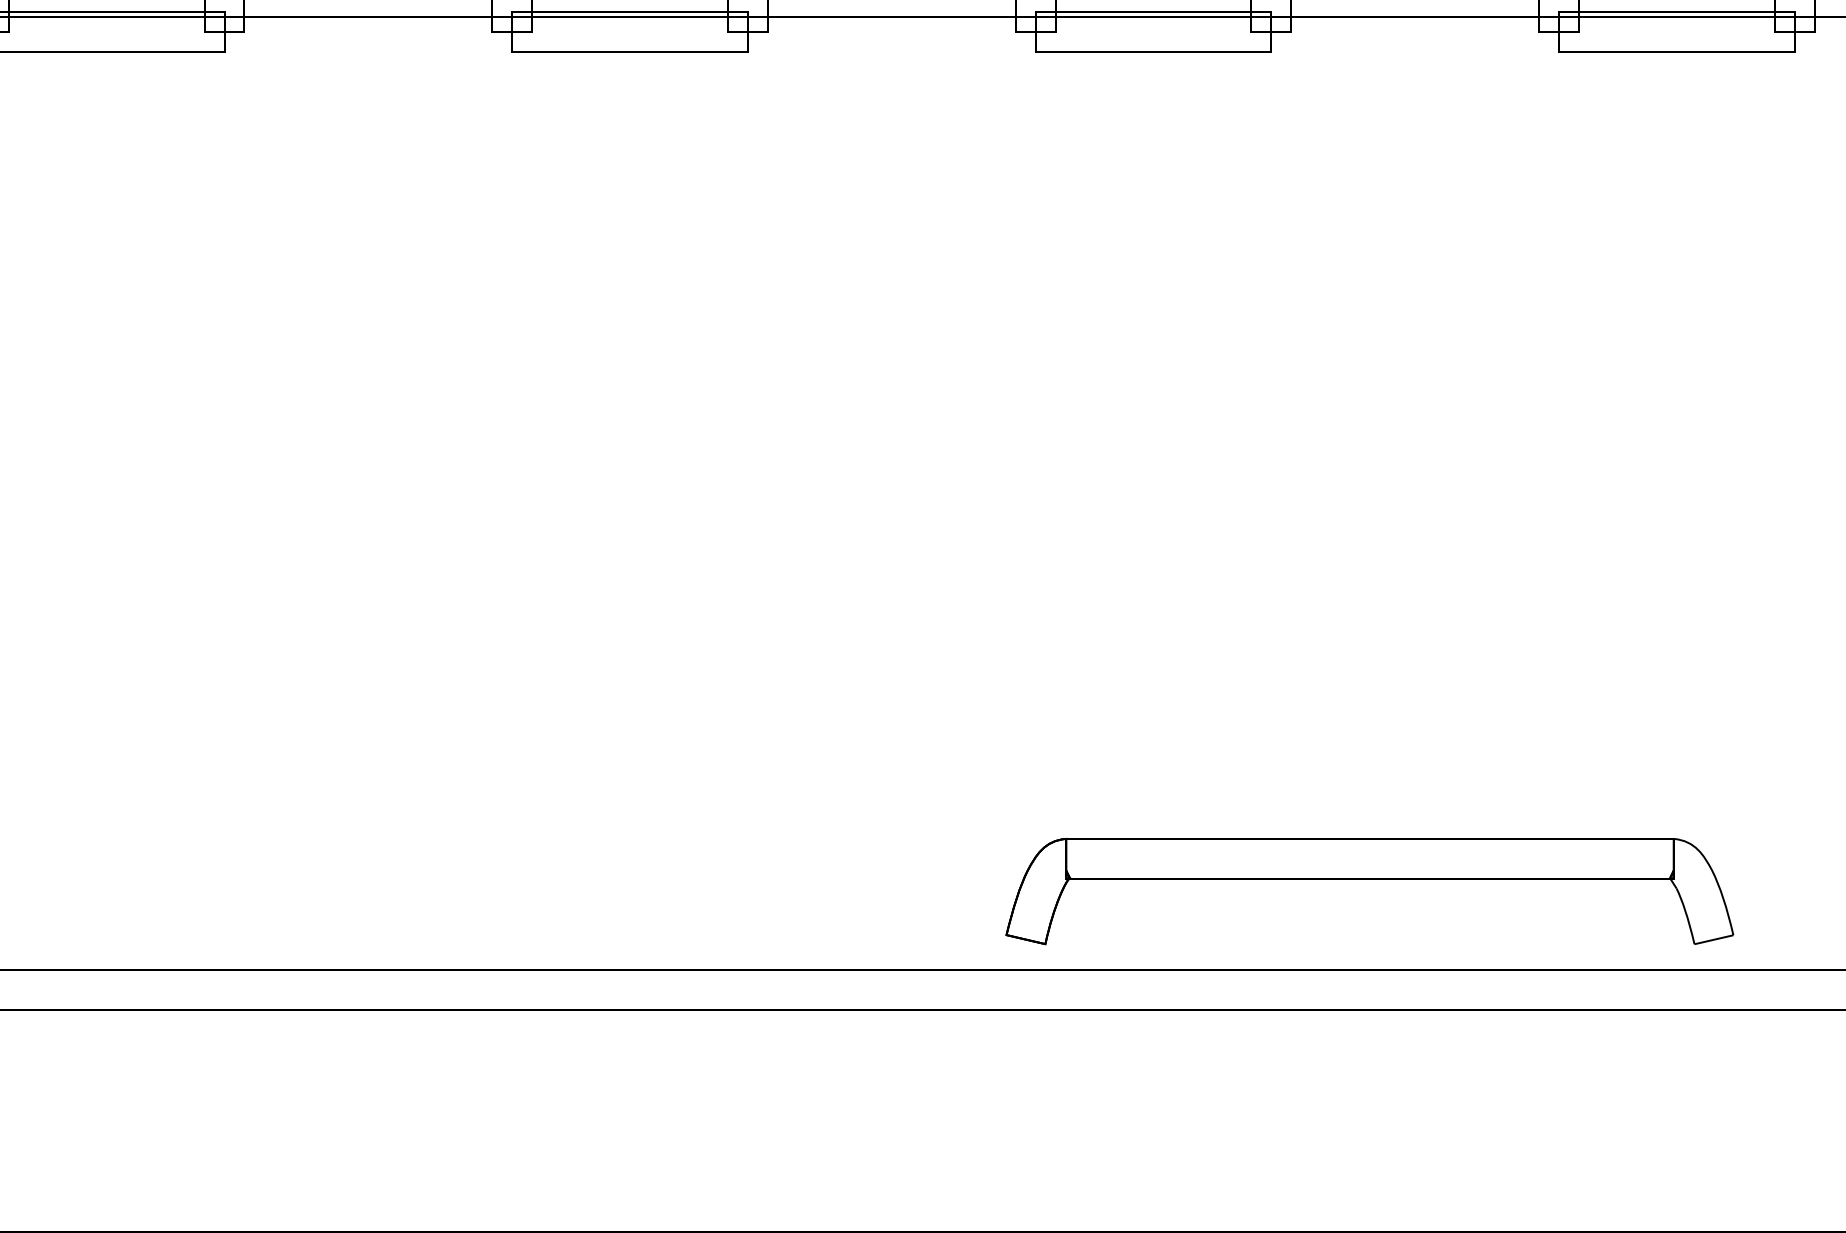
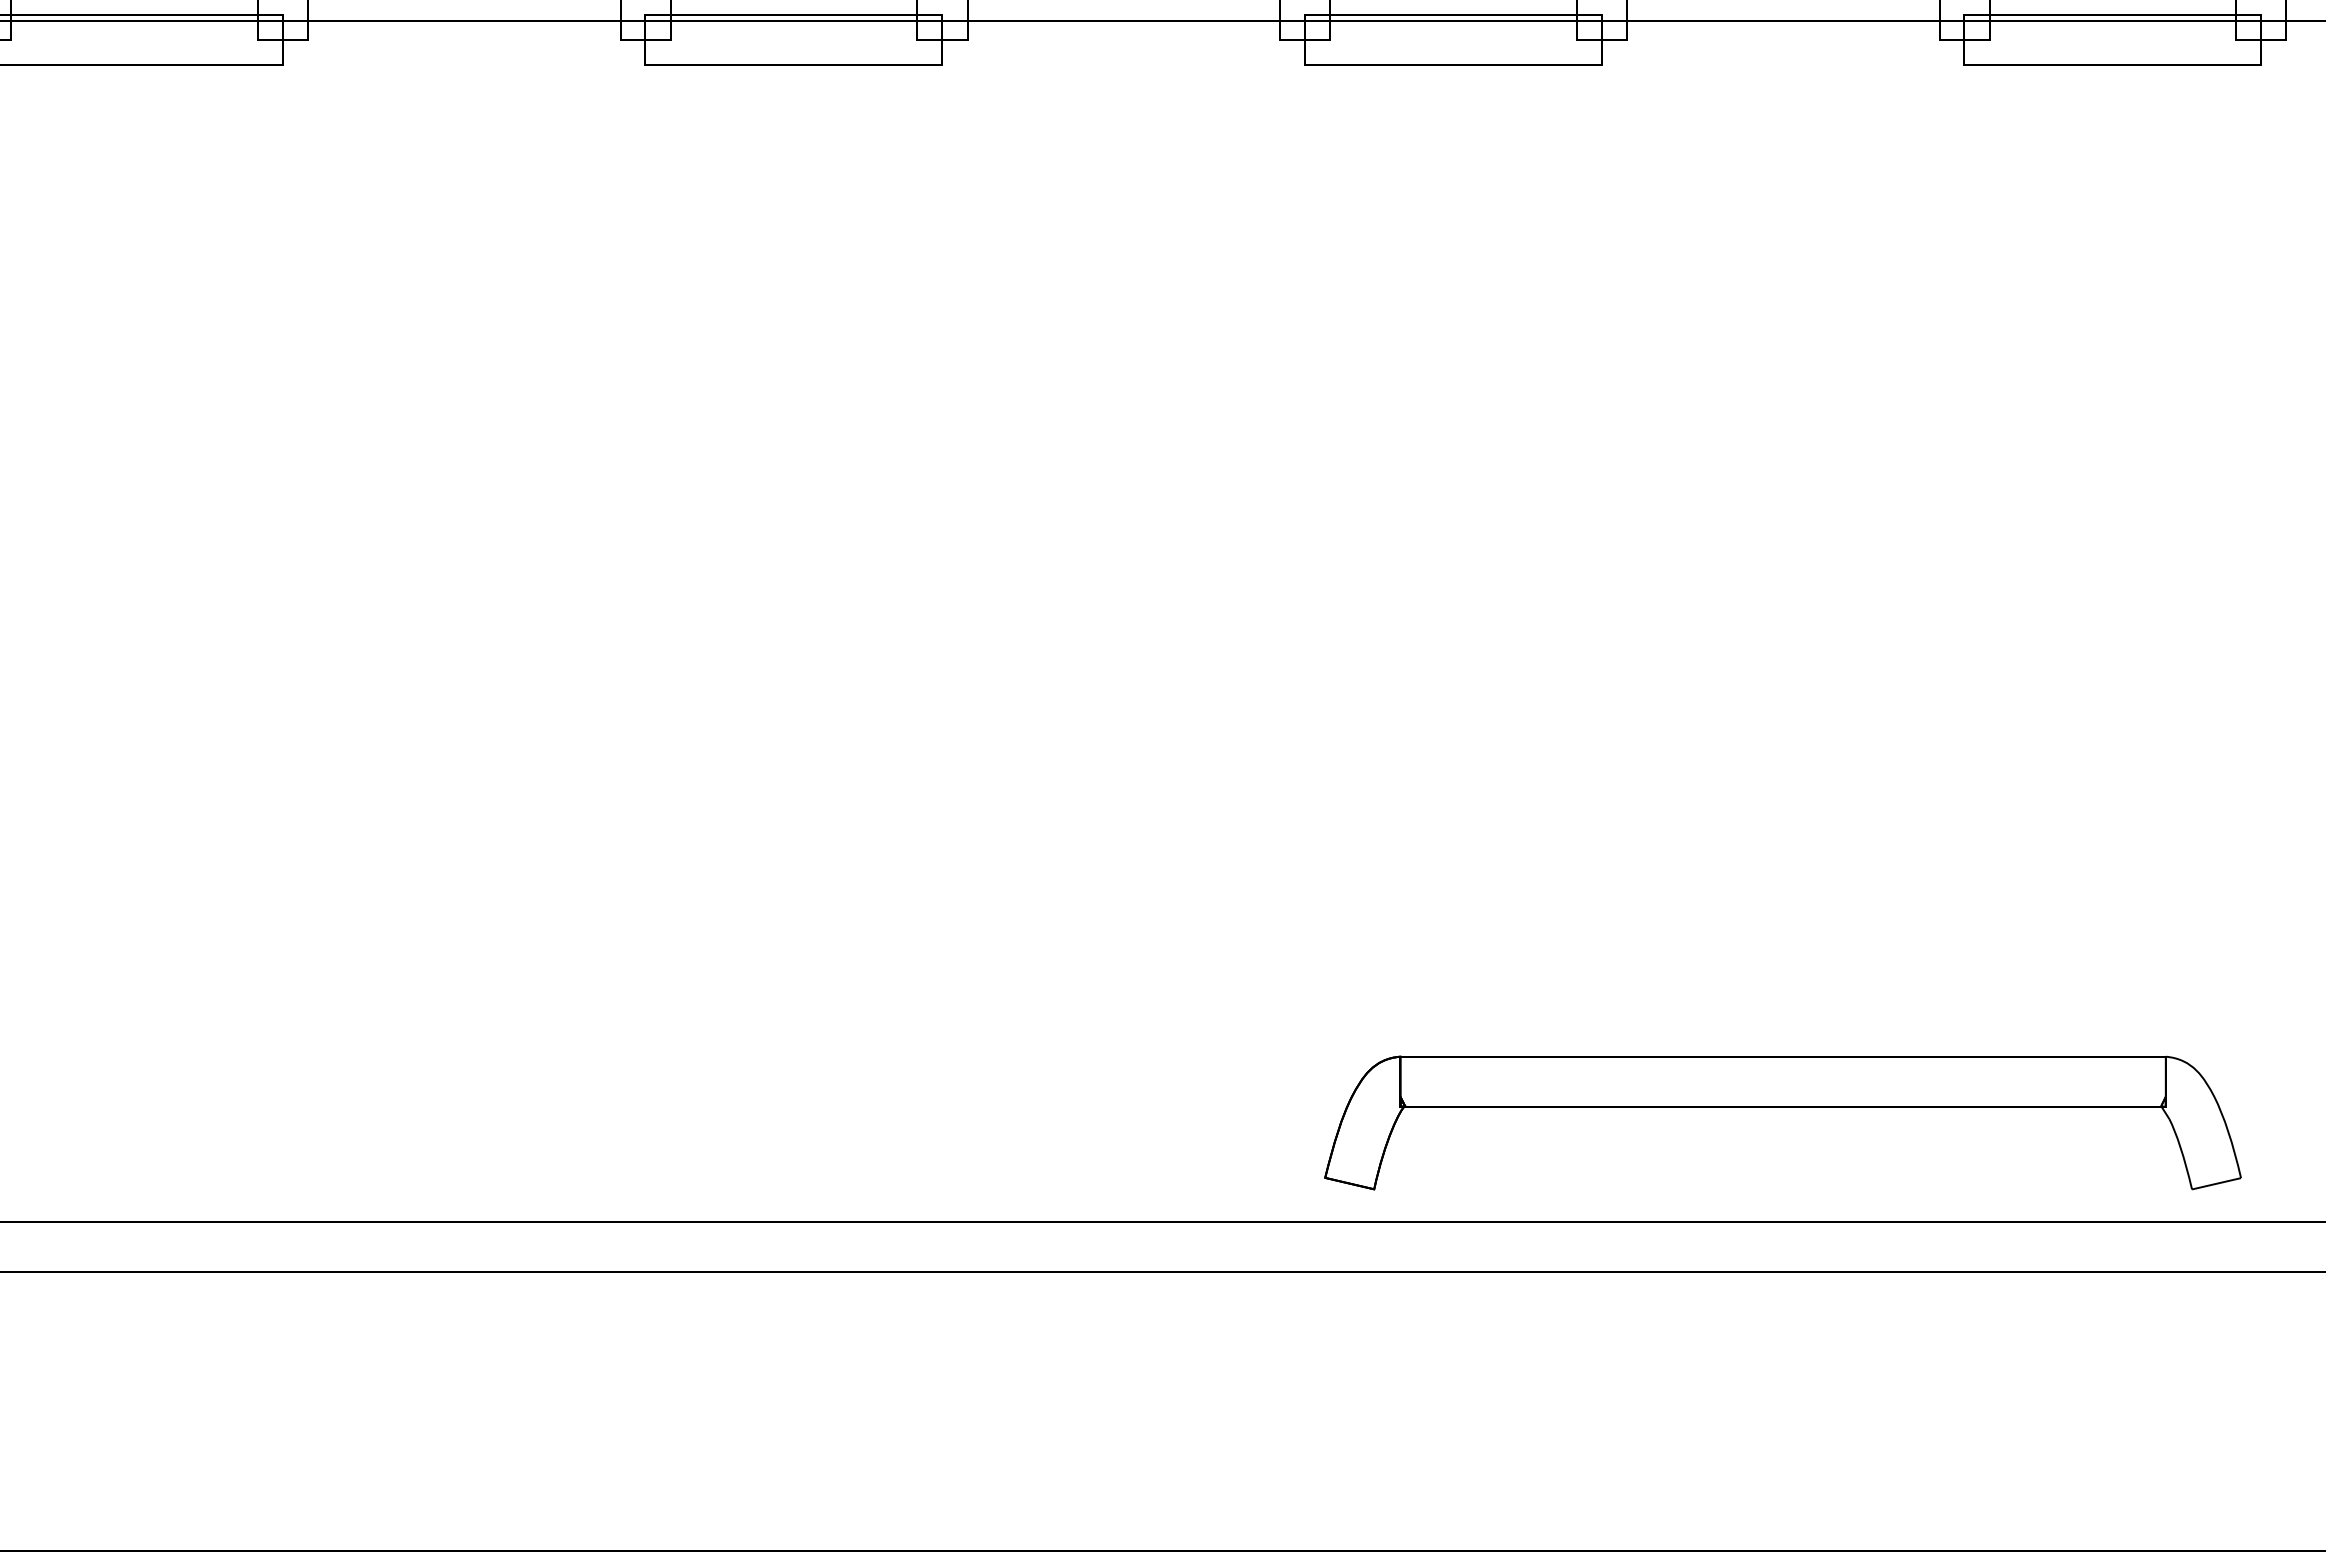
part: (1369, 879) -> (1782, 1107), moved

